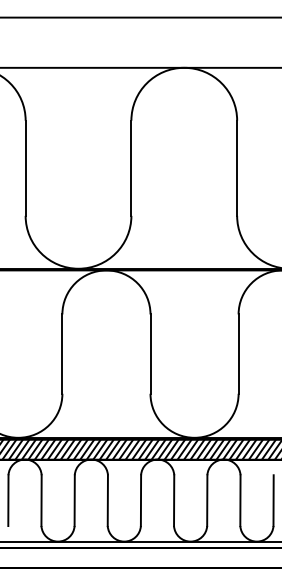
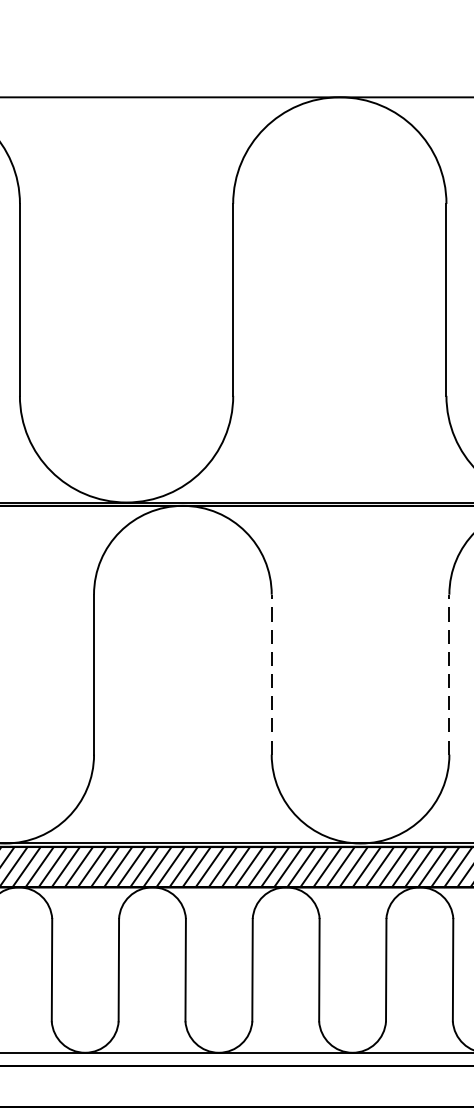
line: (150, 354) -> (271, 675), solid -> dashed
line: (238, 354) -> (449, 675), solid -> dashed

